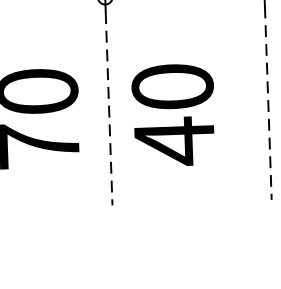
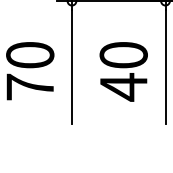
line: (268, 102) -> (165, 66), dashed -> solid
line: (108, 108) -> (71, 66), dashed -> solid
text: (173, 114) -> (123, 71), moved

